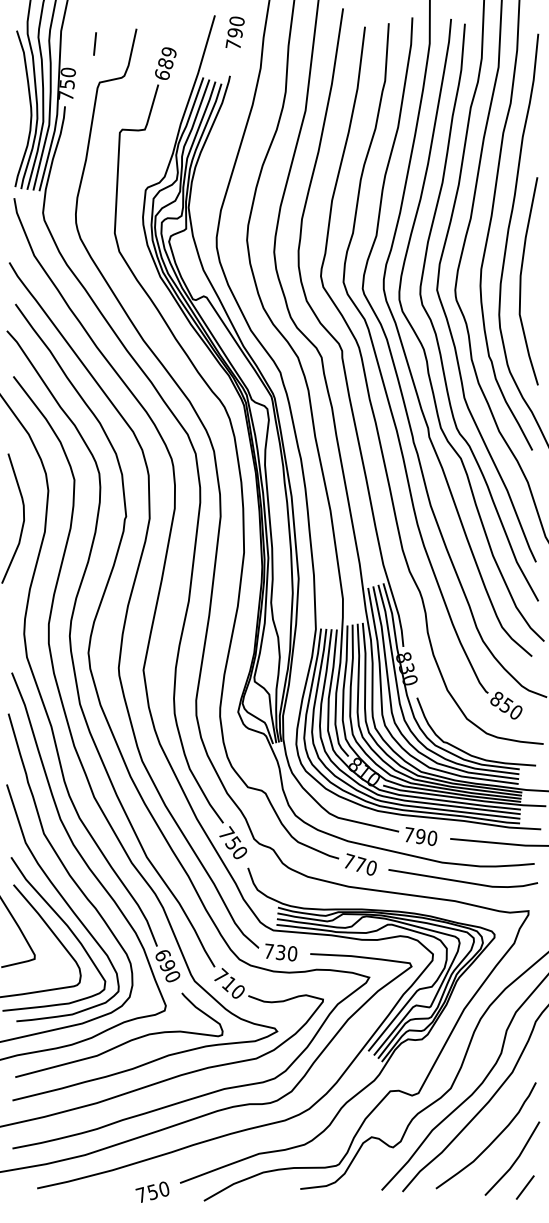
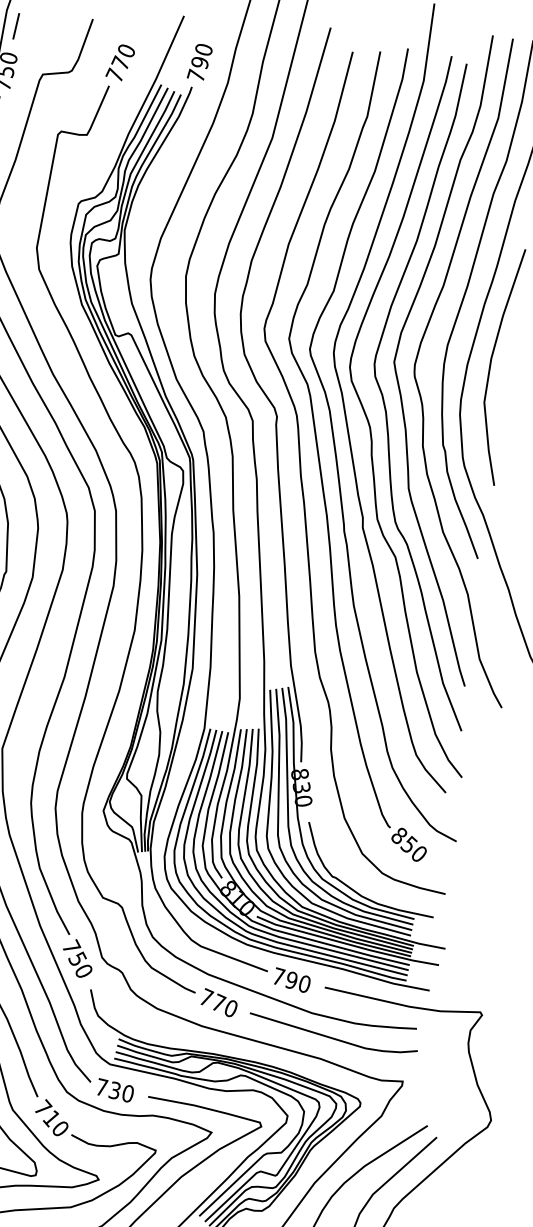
text: (234, 31) -> (199, 60), moved
line: (94, 43) -> (15, 25), moved
text: (165, 63) -> (120, 62), 689 -> 770

